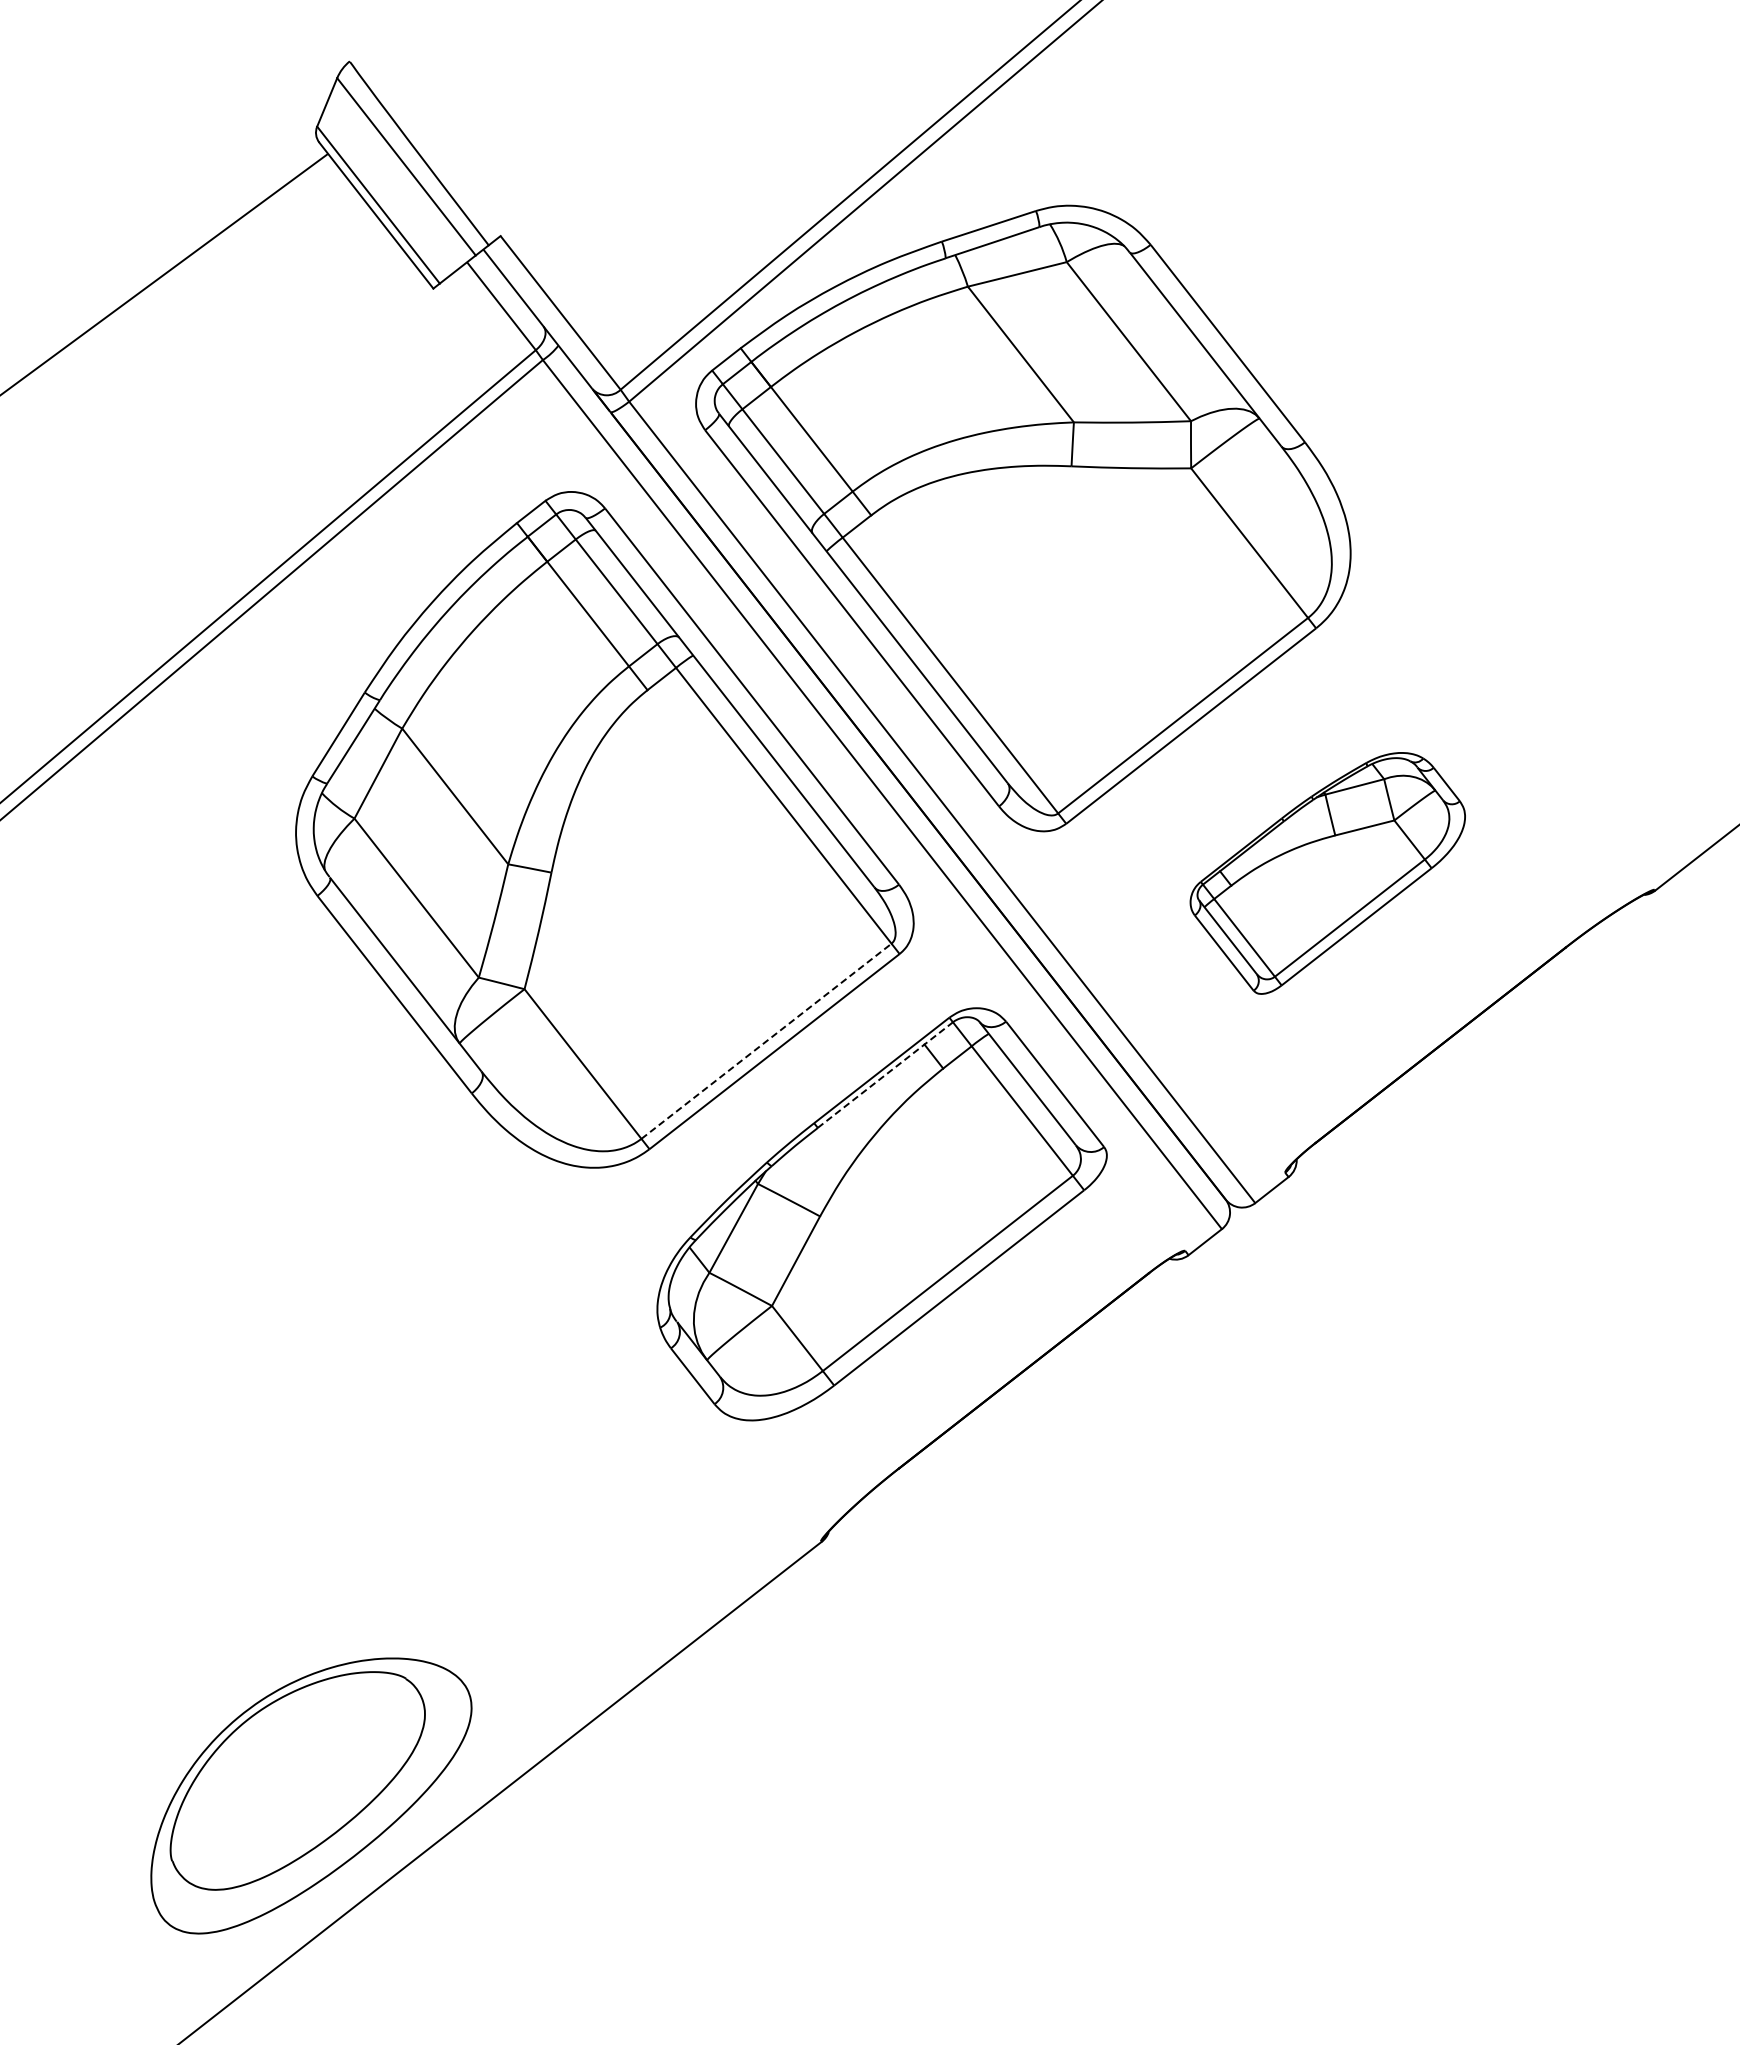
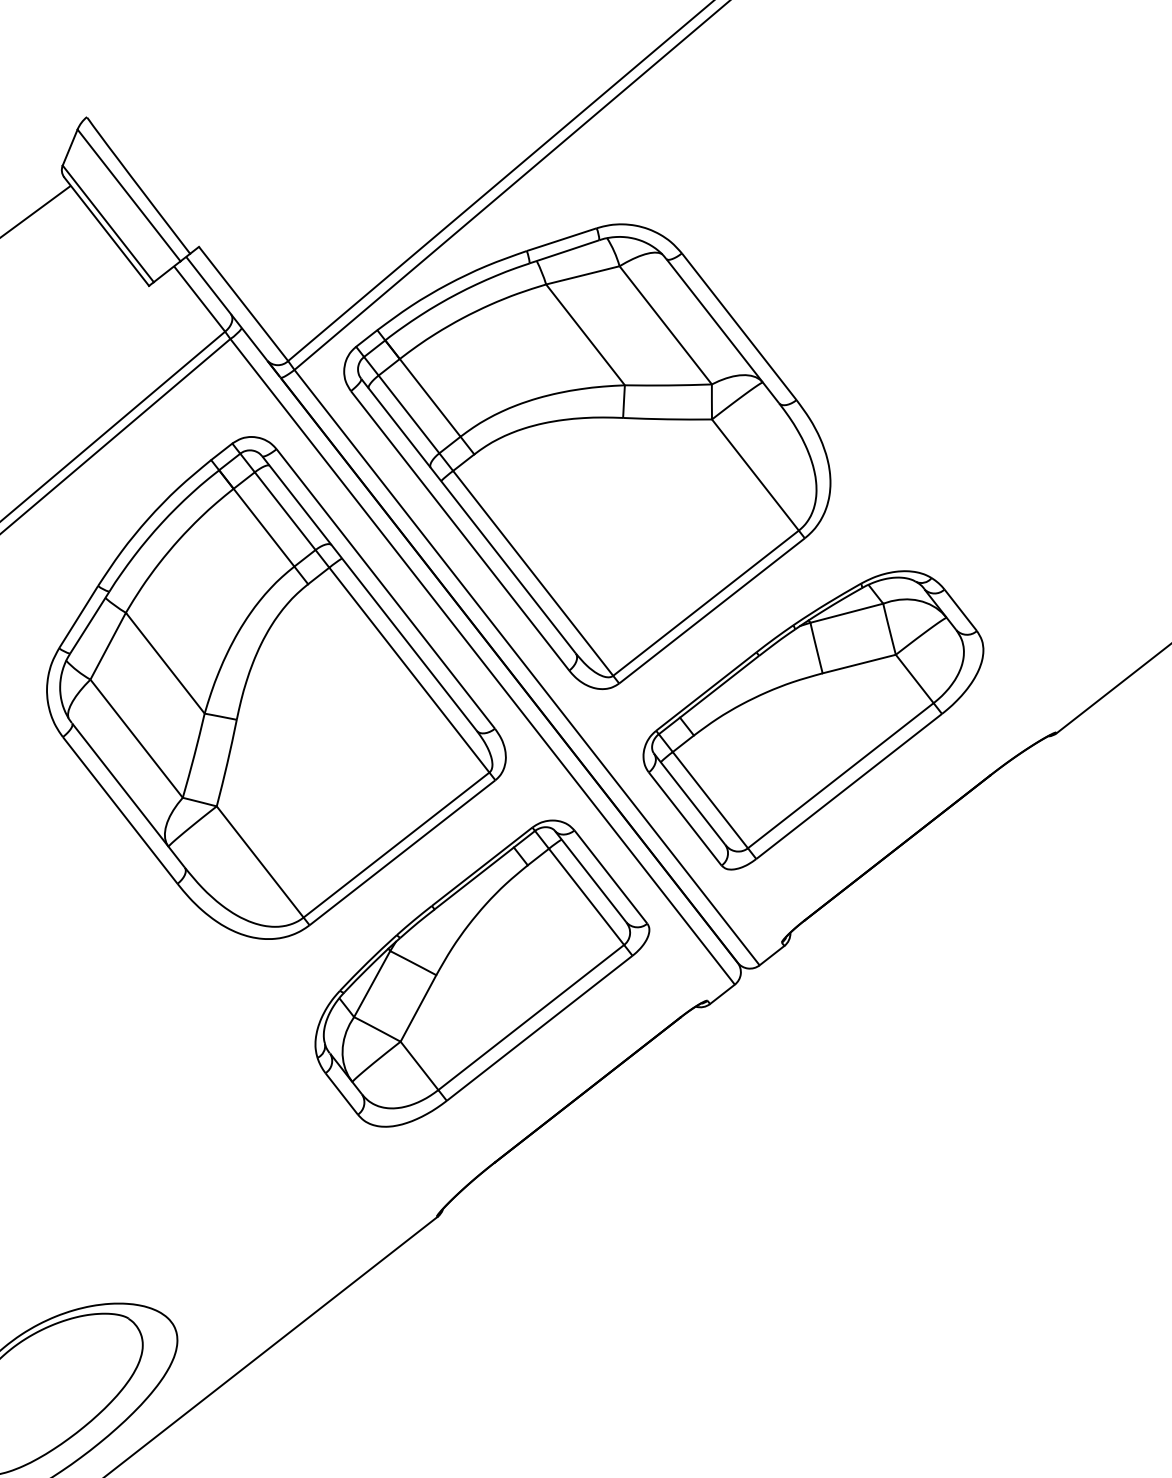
part: (1327, 873) -> (813, 720), size x1.67
line: (766, 1041) -> (396, 845), dashed -> solid
line: (885, 1075) -> (484, 870), dashed -> solid

